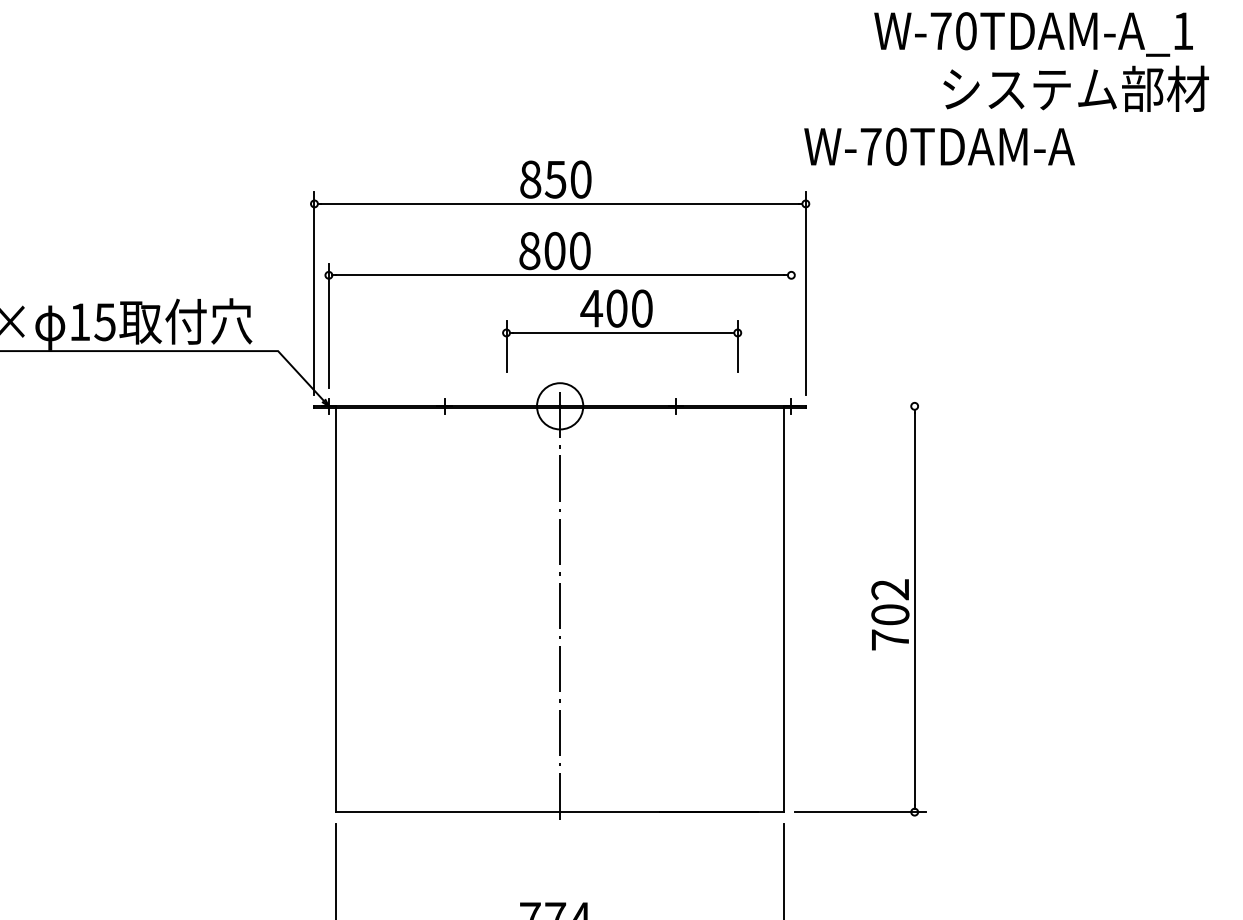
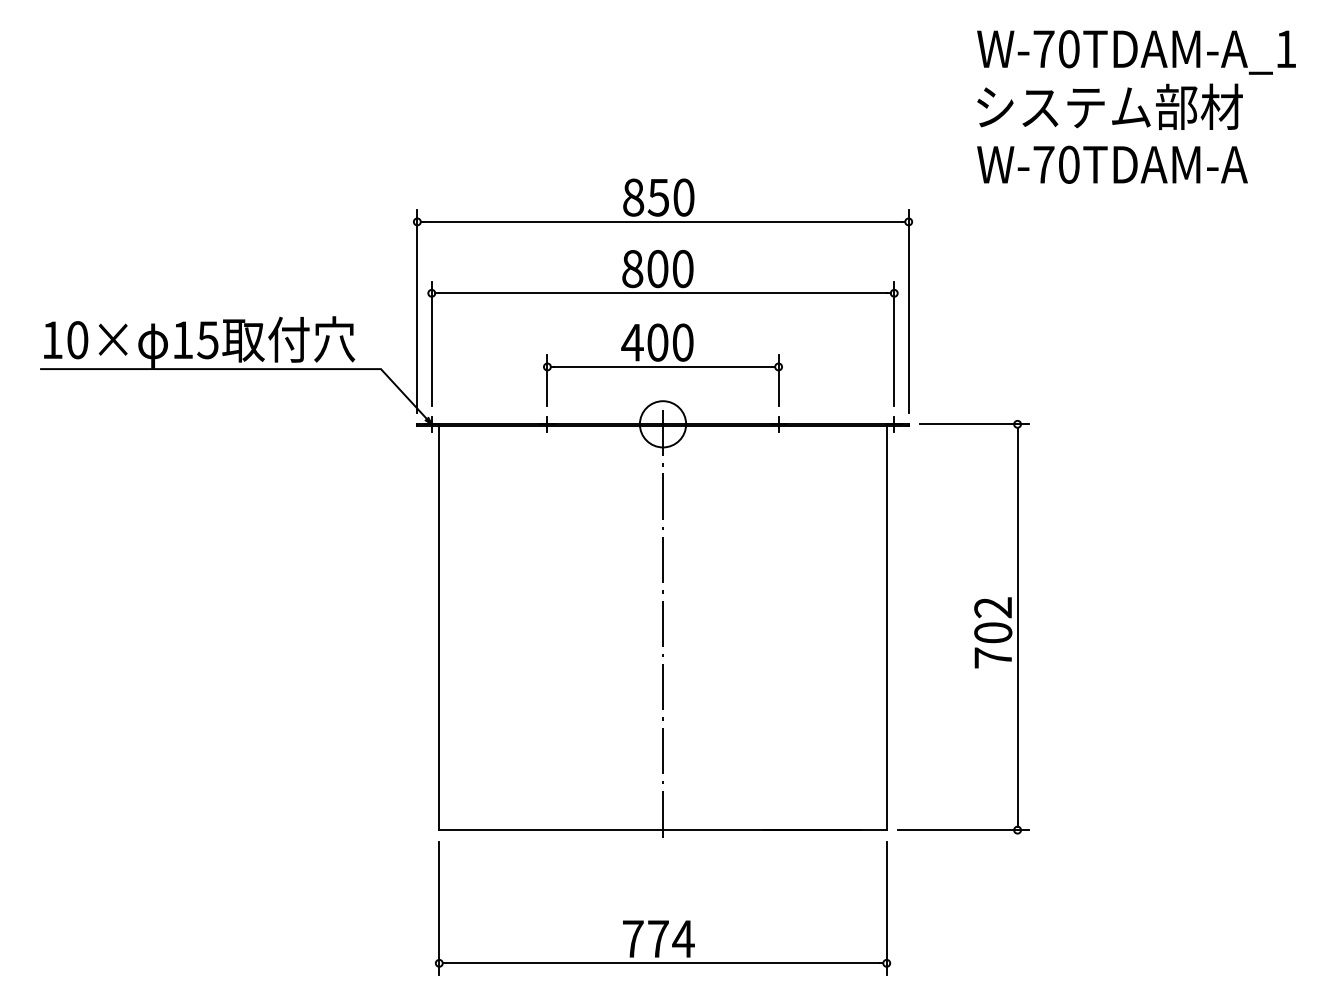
text: (1075, 88) -> (1109, 106), moved
text: (939, 146) -> (1112, 164), moved
line: (791, 325) -> (894, 343), added
part: (621, 330) -> (662, 364), moved
line: (871, 406) -> (974, 424), added

